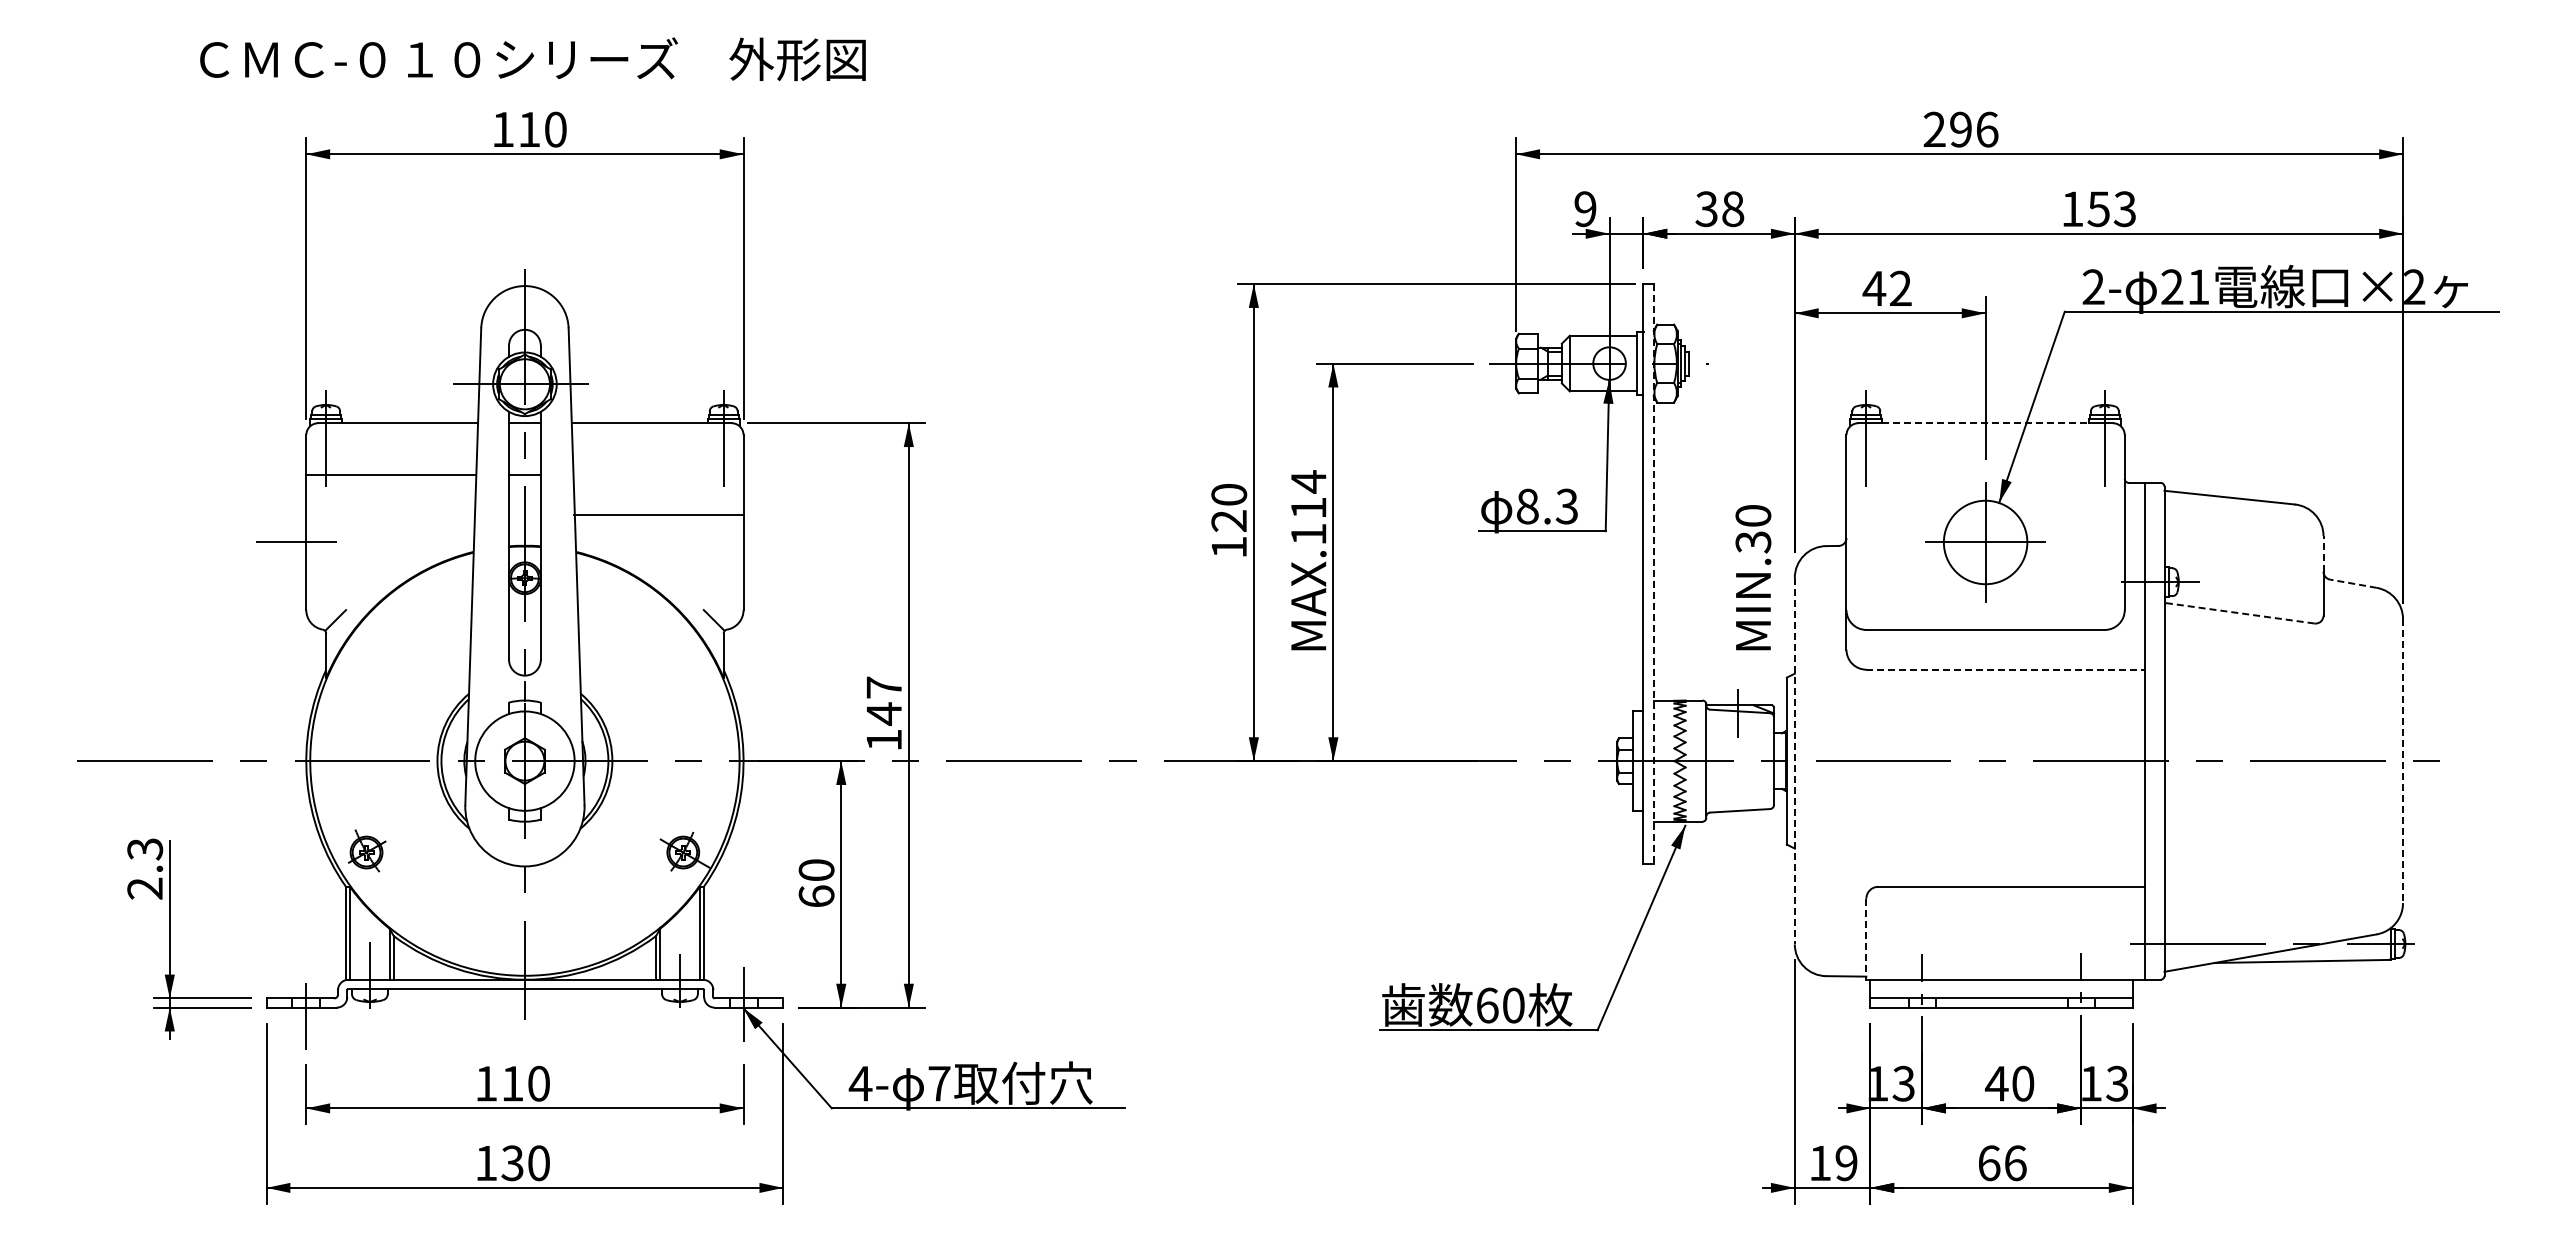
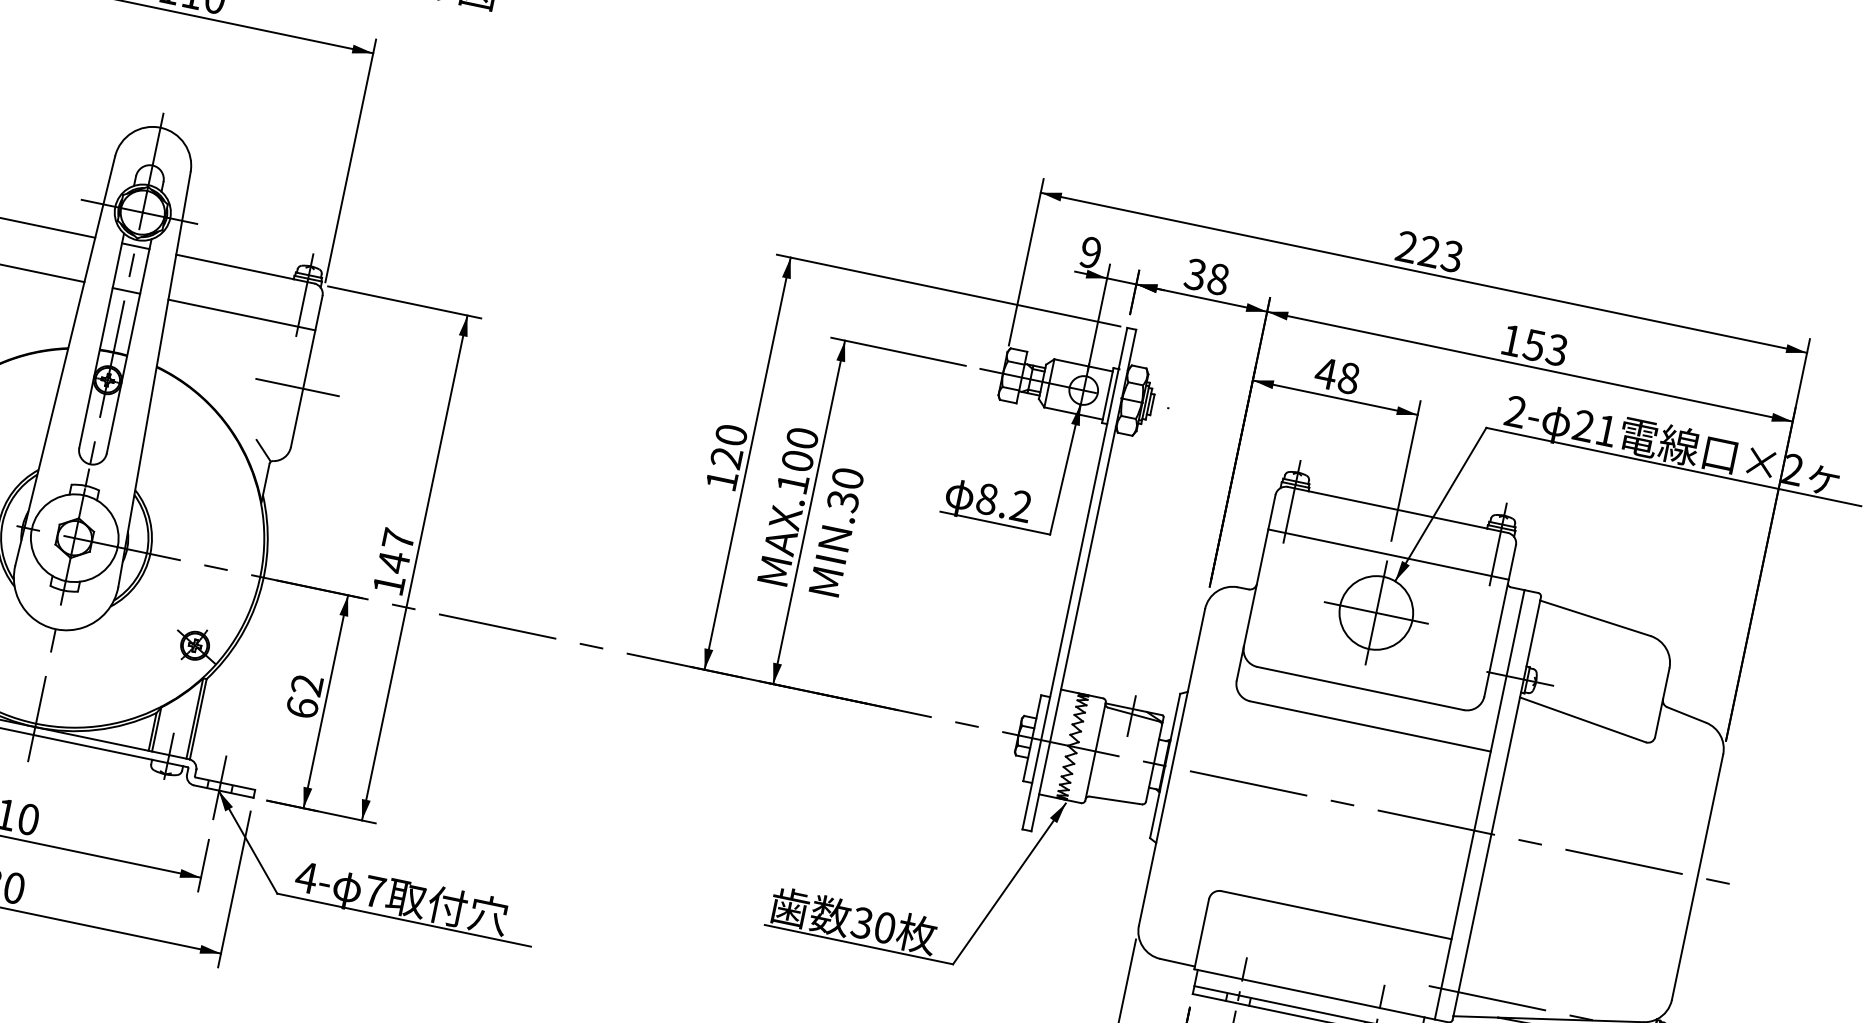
text: (1974, 129) -> (1441, 254), 296 -> 223
text: (1900, 288) -> (1348, 378), 42 -> 48
line: (1986, 423) -> (1398, 510), dashed -> solid
line: (1985, 474) -> (1388, 554), added
text: (1308, 494) -> (799, 449), MAX.114 -> MAX.100
text: (1566, 506) -> (1020, 506), 8.3 -> 8.2
line: (658, 514) -> (241, 314), moved
line: (736, 542) -> (297, 387), added
line: (2323, 553) -> (1666, 683), dashed -> solid
line: (1653, 574) -> (1083, 580), dashed -> solid
text: (1753, 577) -> (836, 531), moved
line: (2353, 583) -> (1686, 714), dashed -> solid
line: (2239, 613) -> (1582, 720), dashed -> solid
line: (2006, 669) -> (1371, 726), dashed -> solid
line: (1794, 761) -> (1171, 767), dashed -> solid
line: (2403, 761) -> (1697, 877), dashed -> solid
text: (816, 870) -> (306, 685), 60 -> 62
line: (1866, 939) -> (1201, 934), dashed -> solid
text: (1487, 1005) -> (862, 923), 60 -> 30

